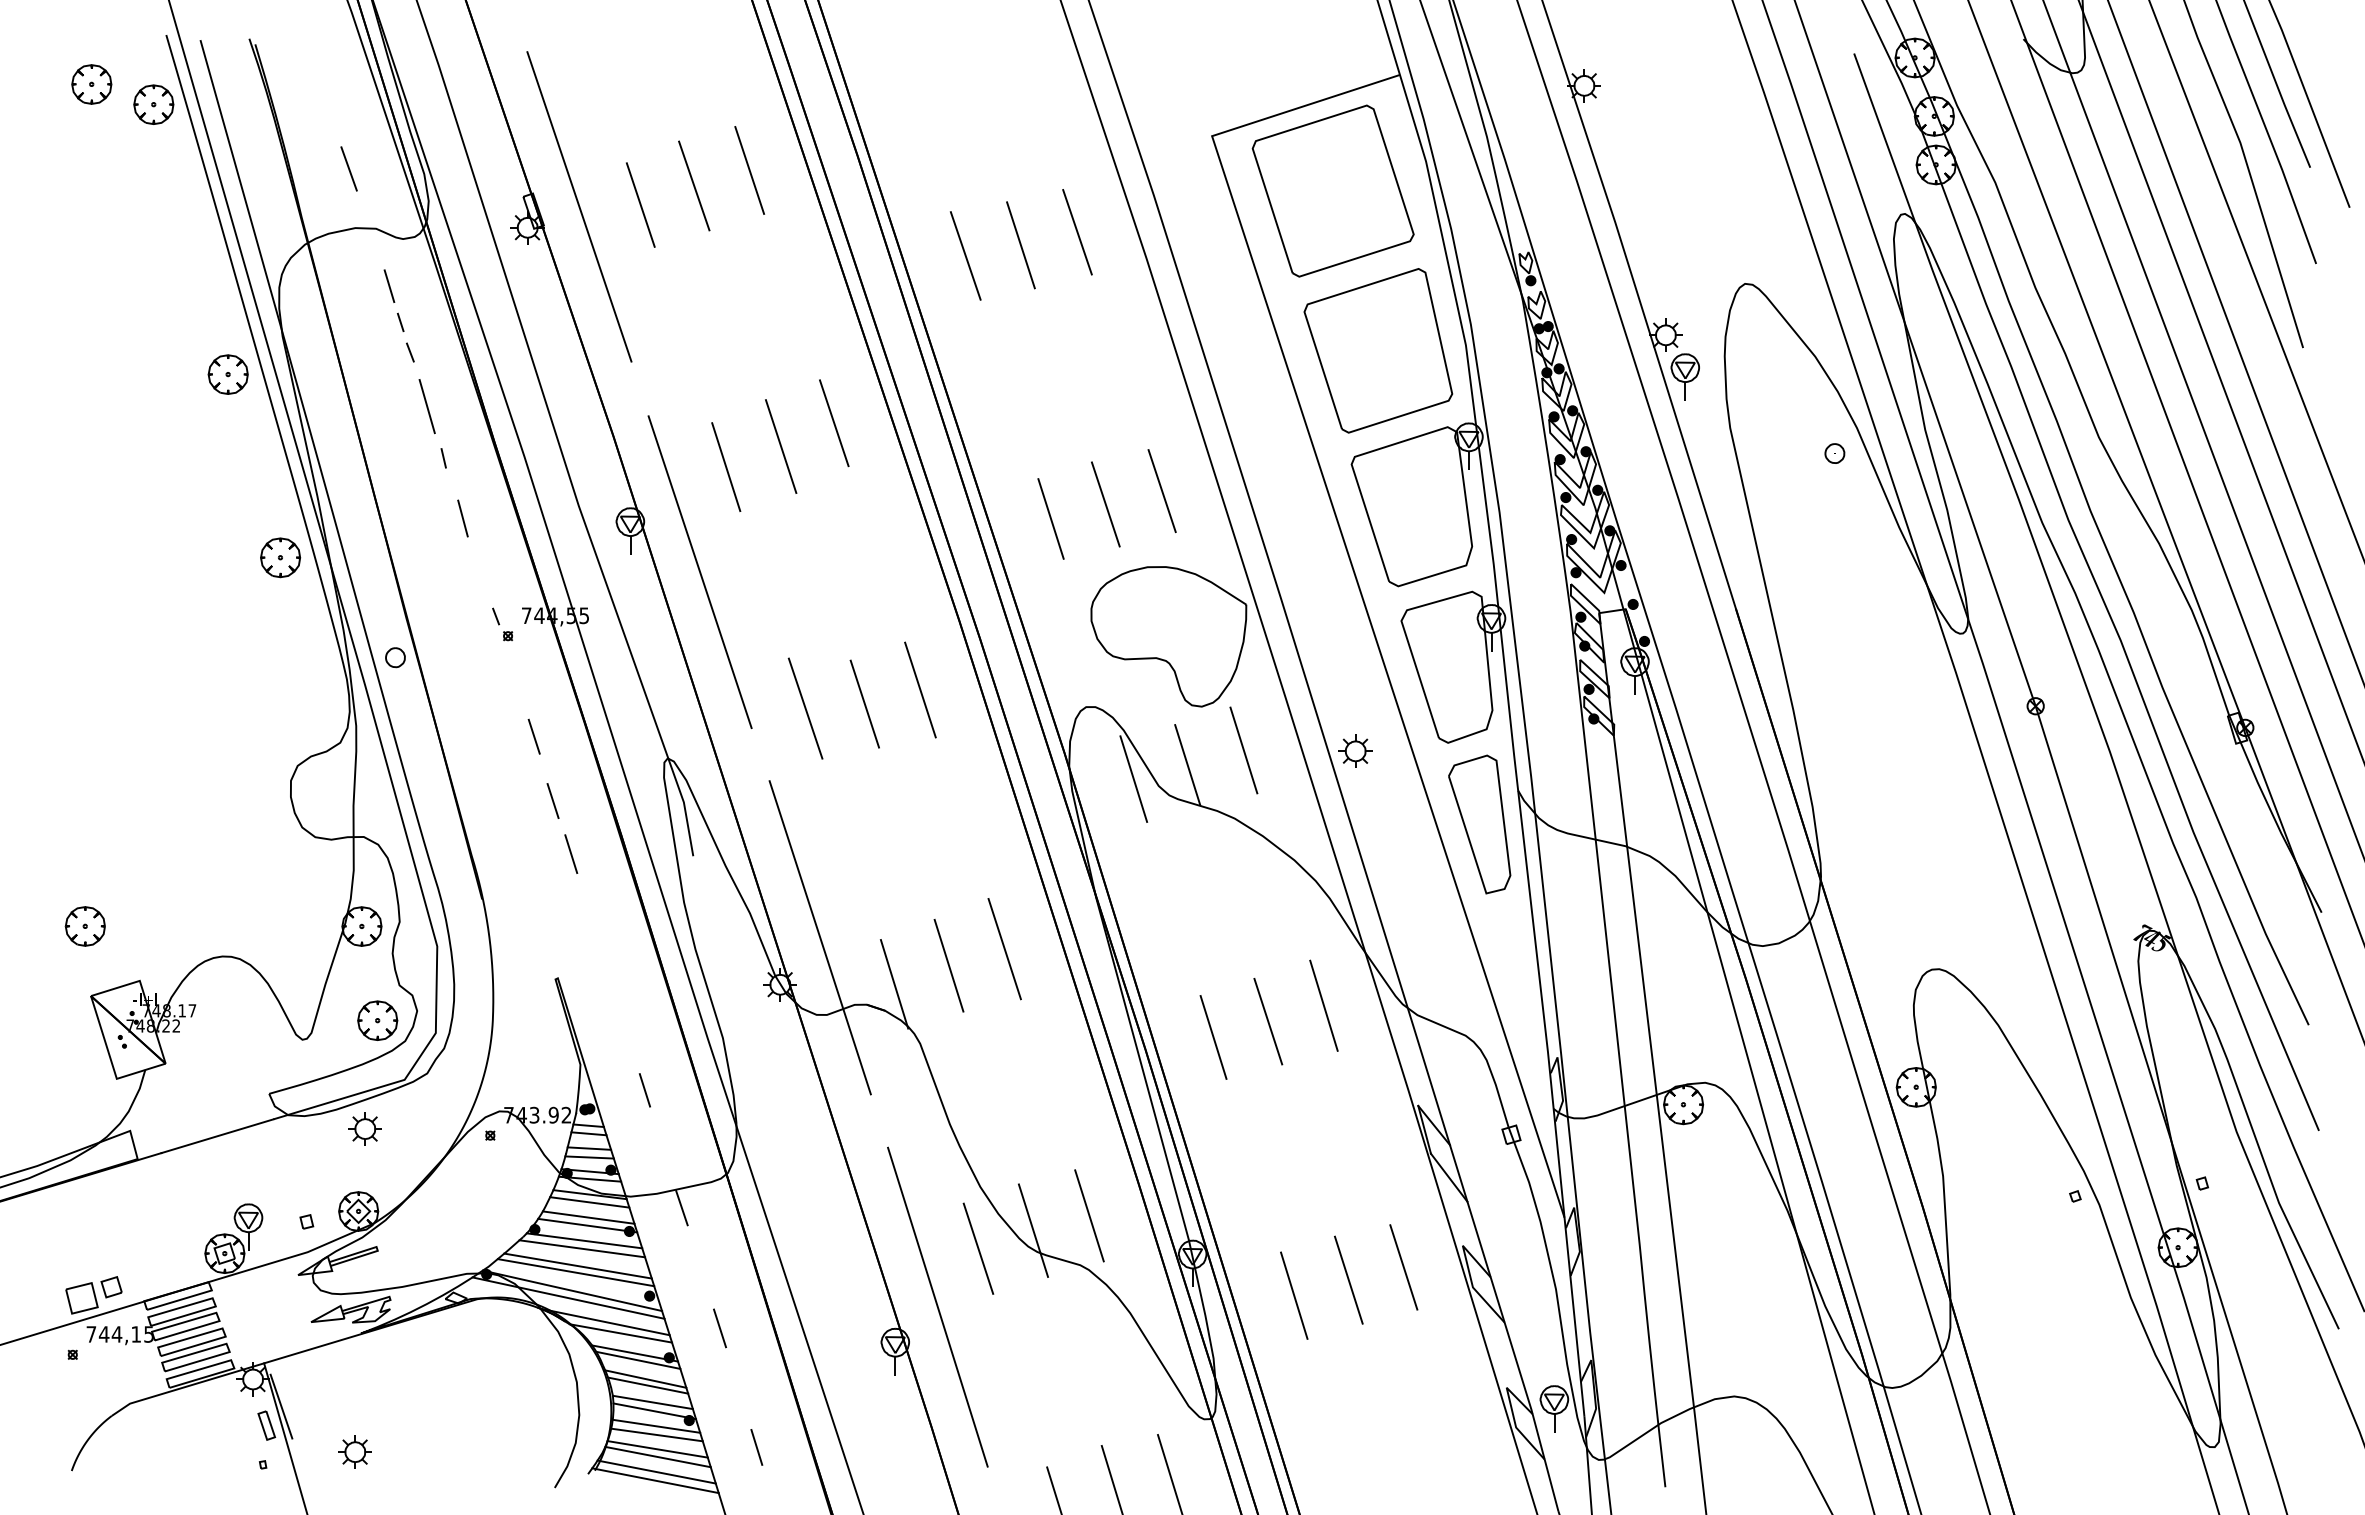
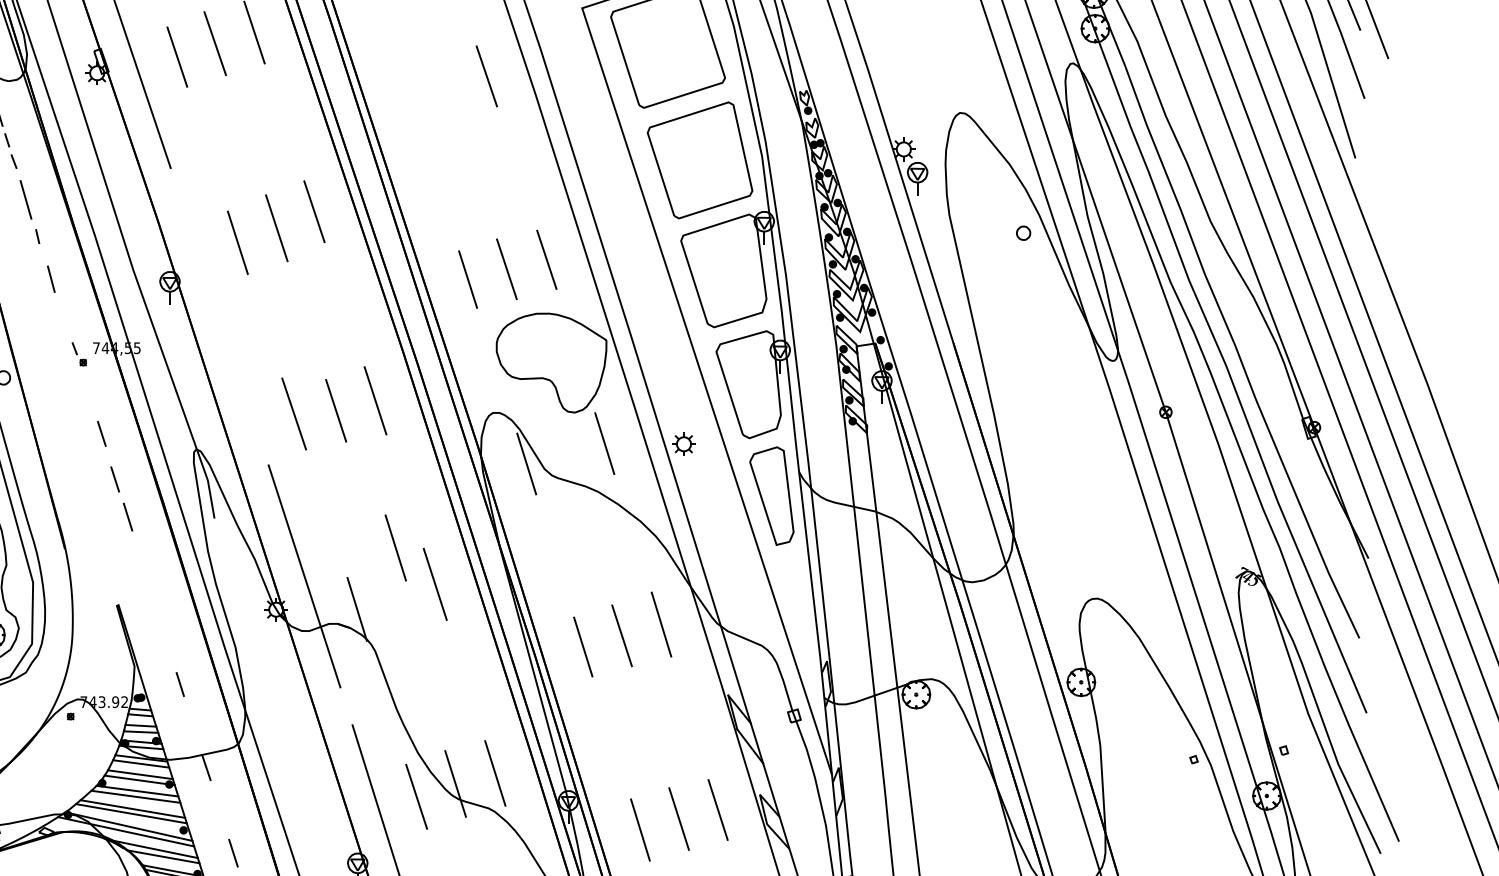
line: (1020, 245) -> (446, 85), removed
line: (965, 255) -> (407, 92), removed
line: (699, 571) -> (218, 316), removed
line: (1187, 764) -> (564, 453), removed
line: (948, 965) -> (395, 547), moved

